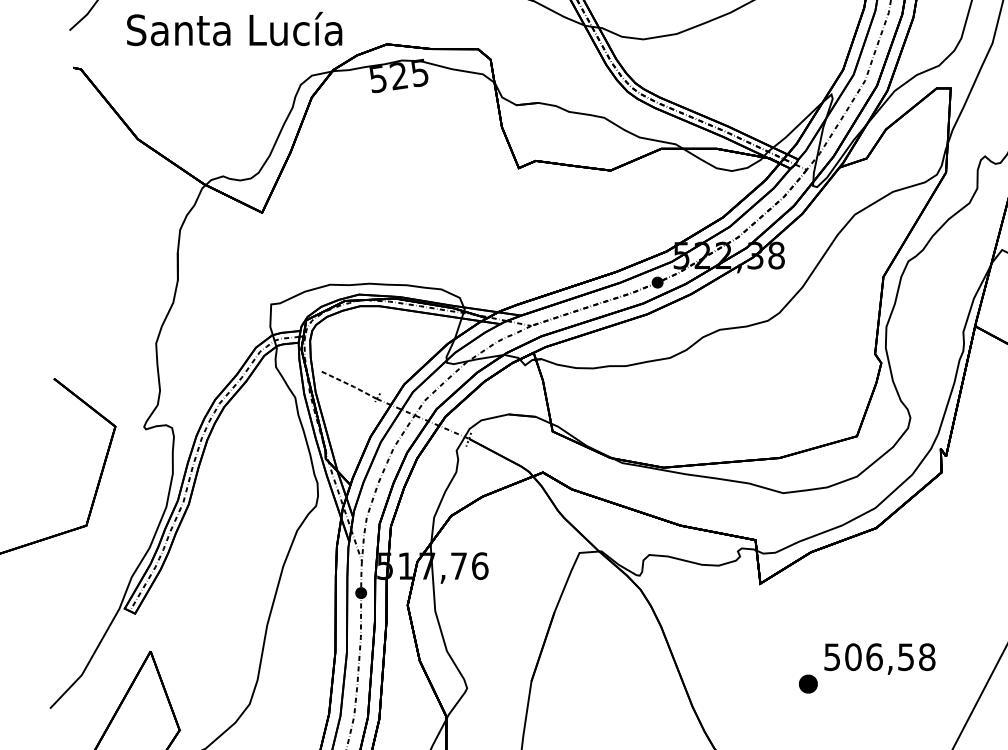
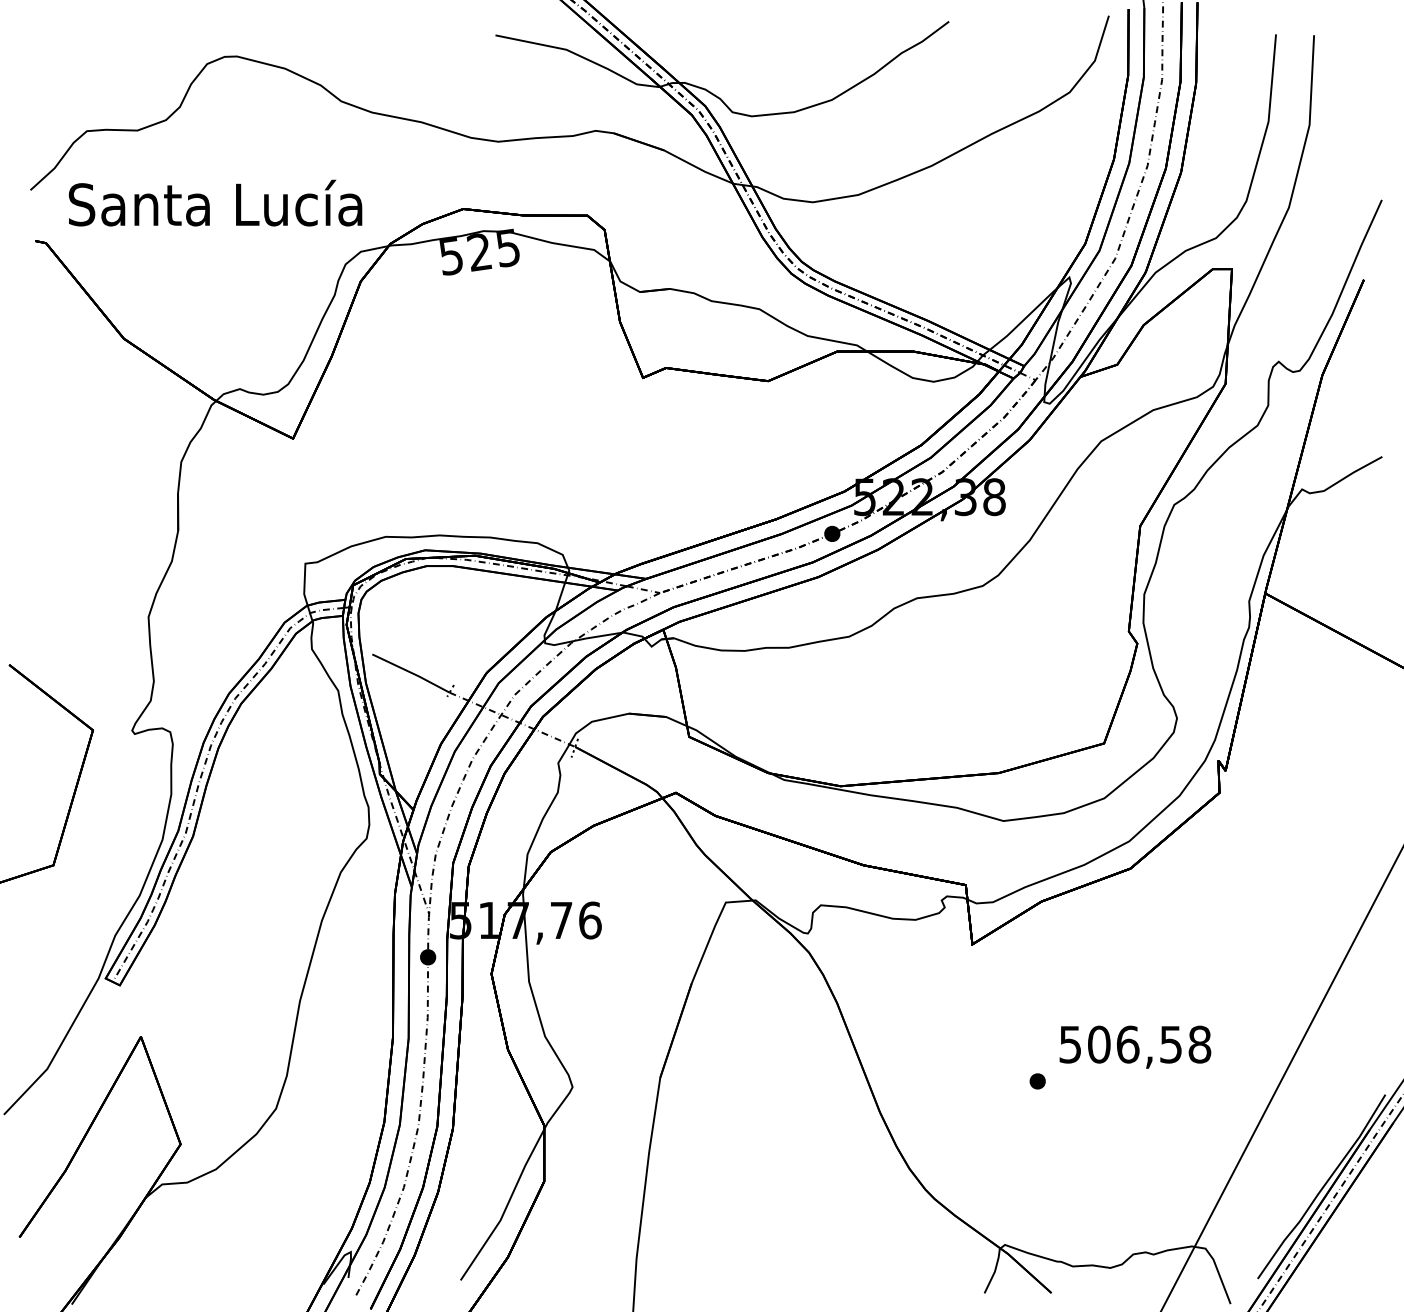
text: (234, 28) -> (215, 202), moved
line: (349, 384) -> (411, 673), dashed -> solid
part: (808, 684) -> (1037, 1081), size x0.62

